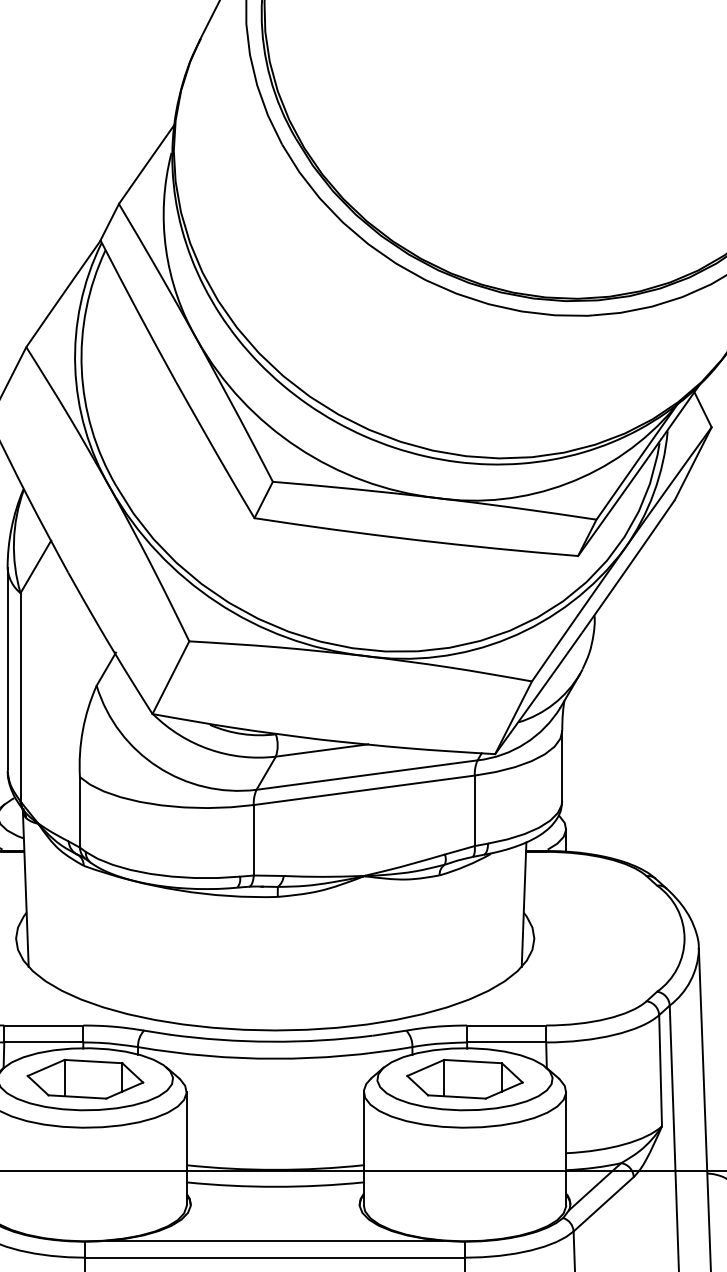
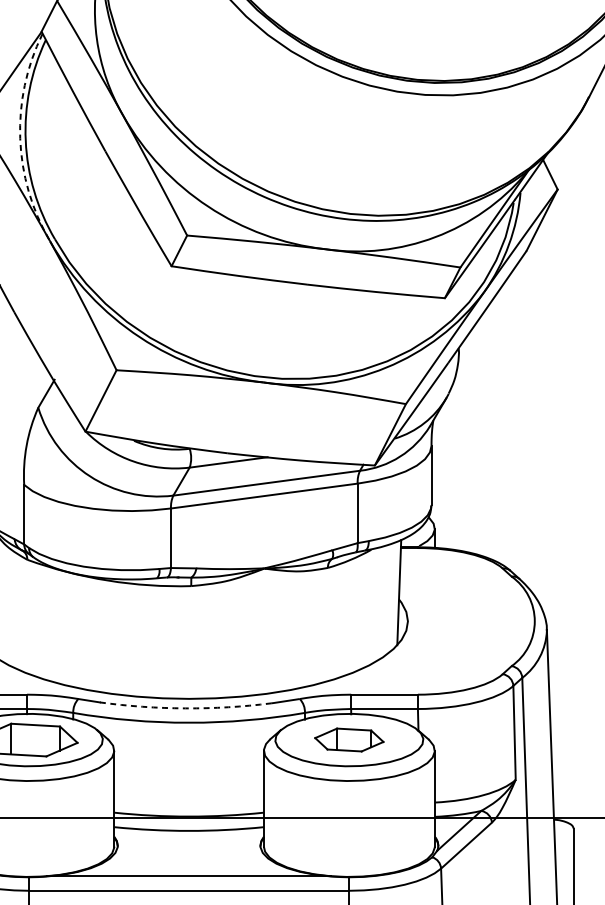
arc: (75, 367) -> (20, 139), solid -> dashed
arc: (270, 1041) -> (185, 708), solid -> dashed
part: (464, 1078) -> (348, 739), size x0.7

